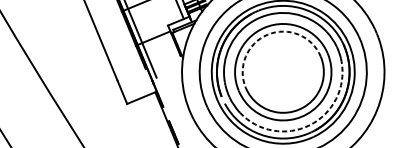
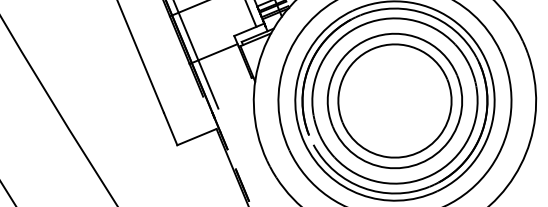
arc: (267, 34) -> (373, 48), dashed -> solid
arc: (309, 124) -> (431, 174), dashed -> solid

